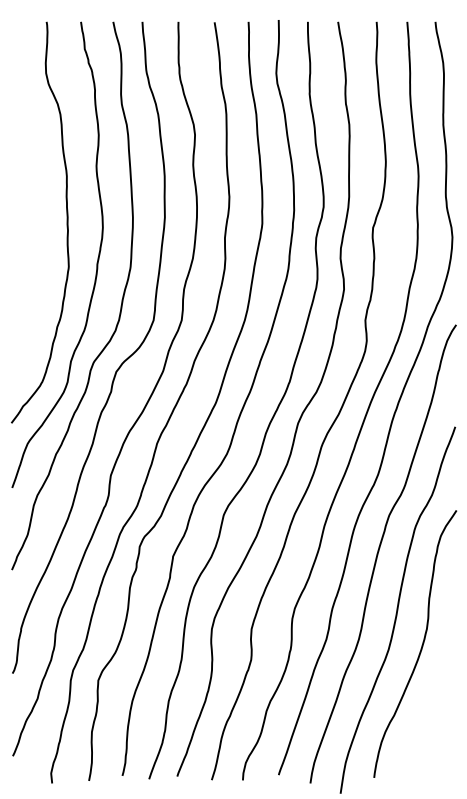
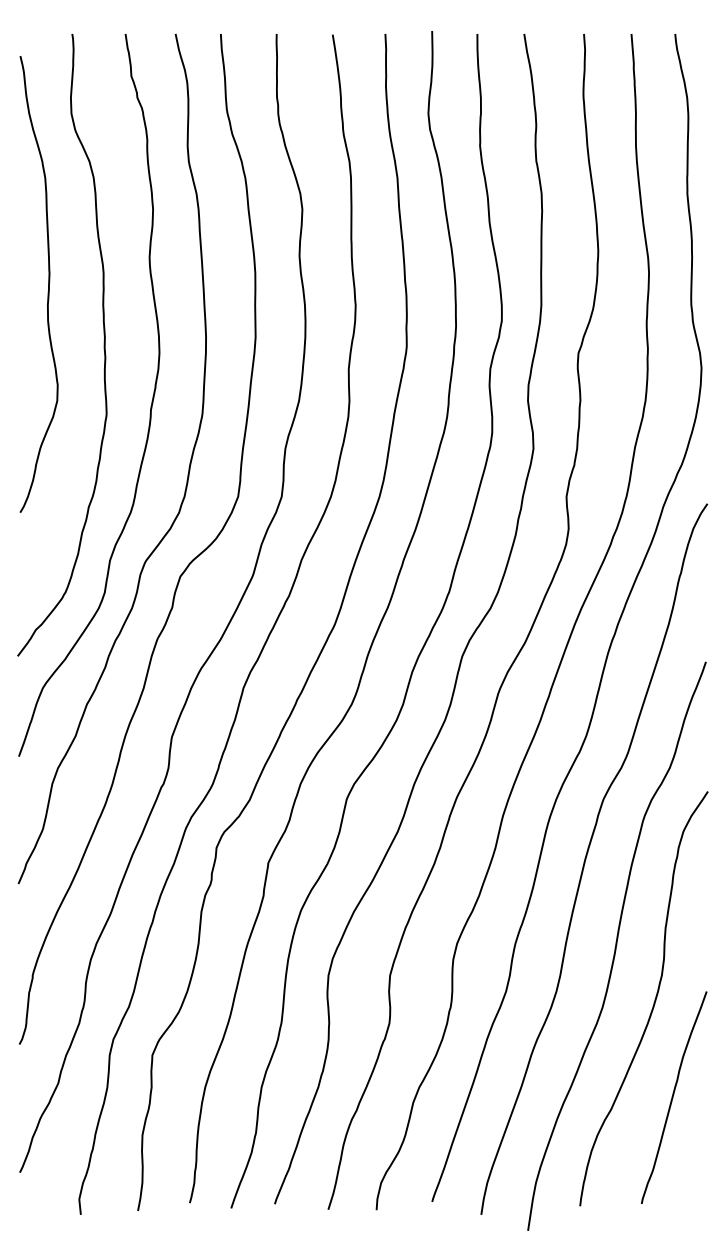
curve: (30, 183) -> (47, 284), added
curve: (434, 707) -> (673, 1097), added

